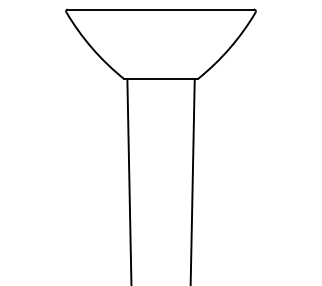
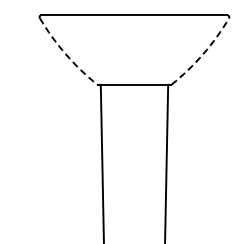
arc: (92, 48) -> (65, 54), solid -> dashed
arc: (229, 48) -> (202, 54), solid -> dashed

